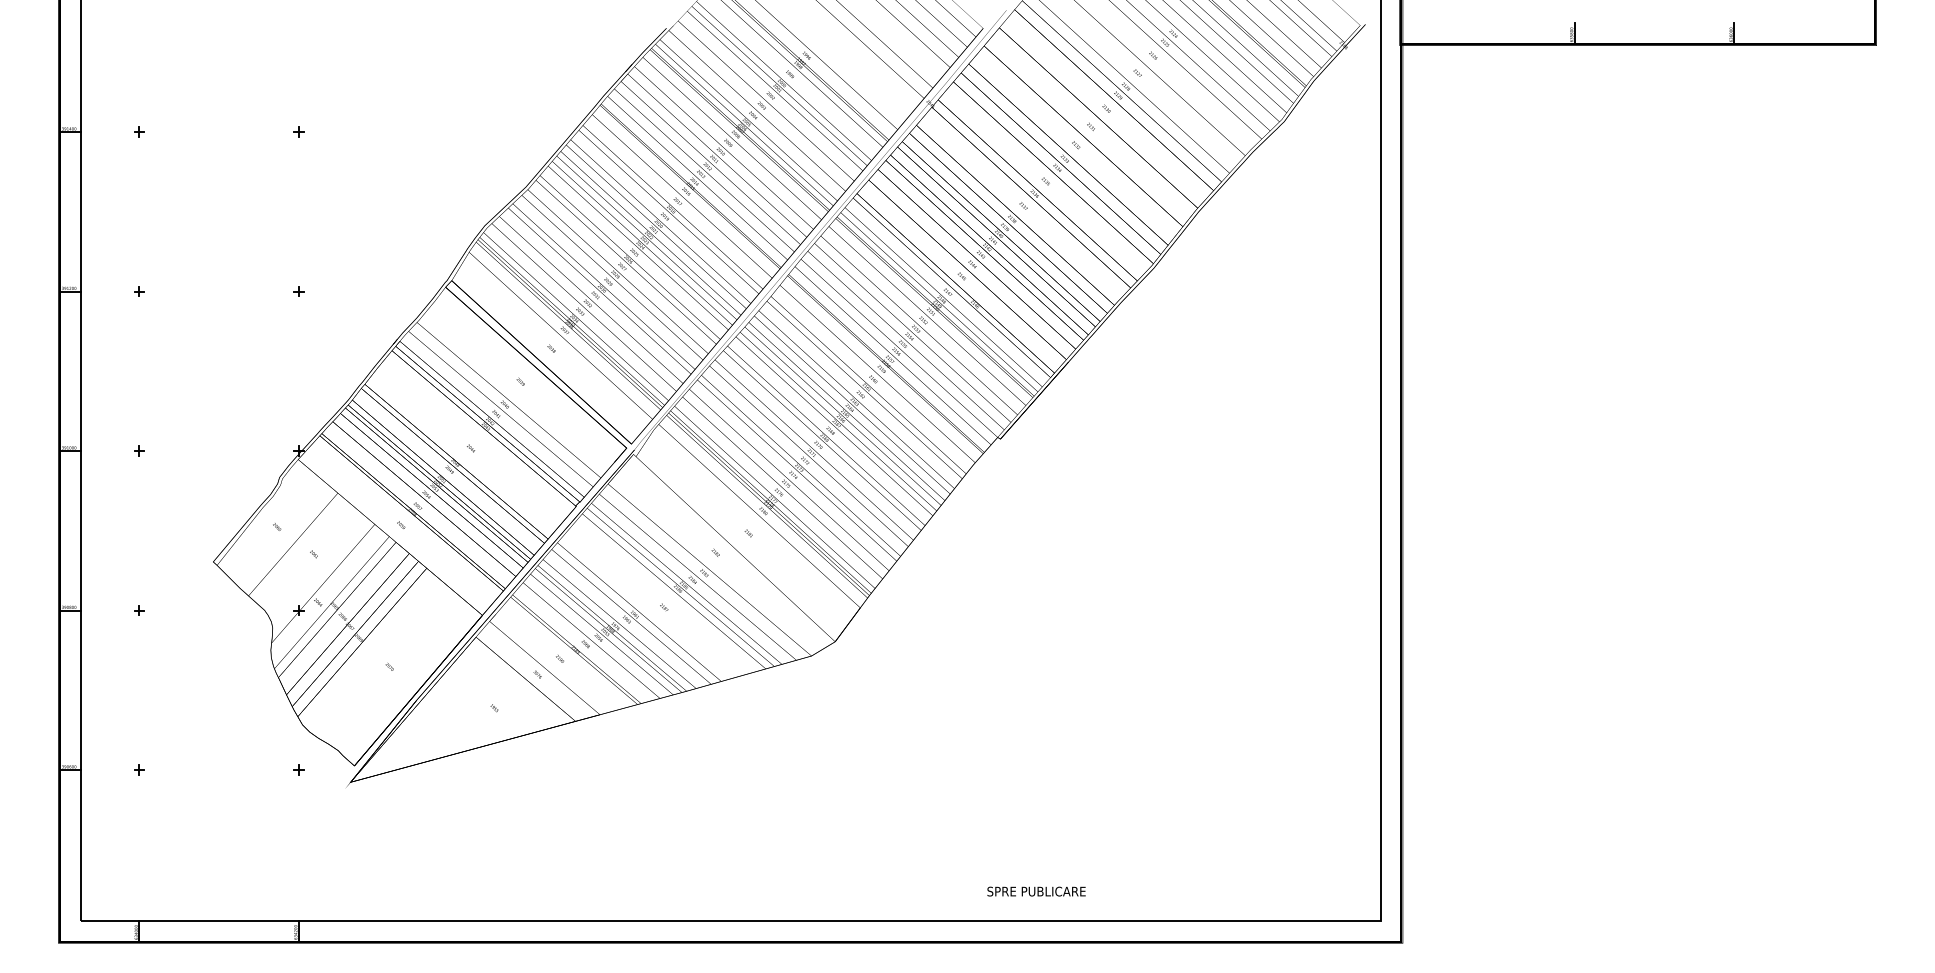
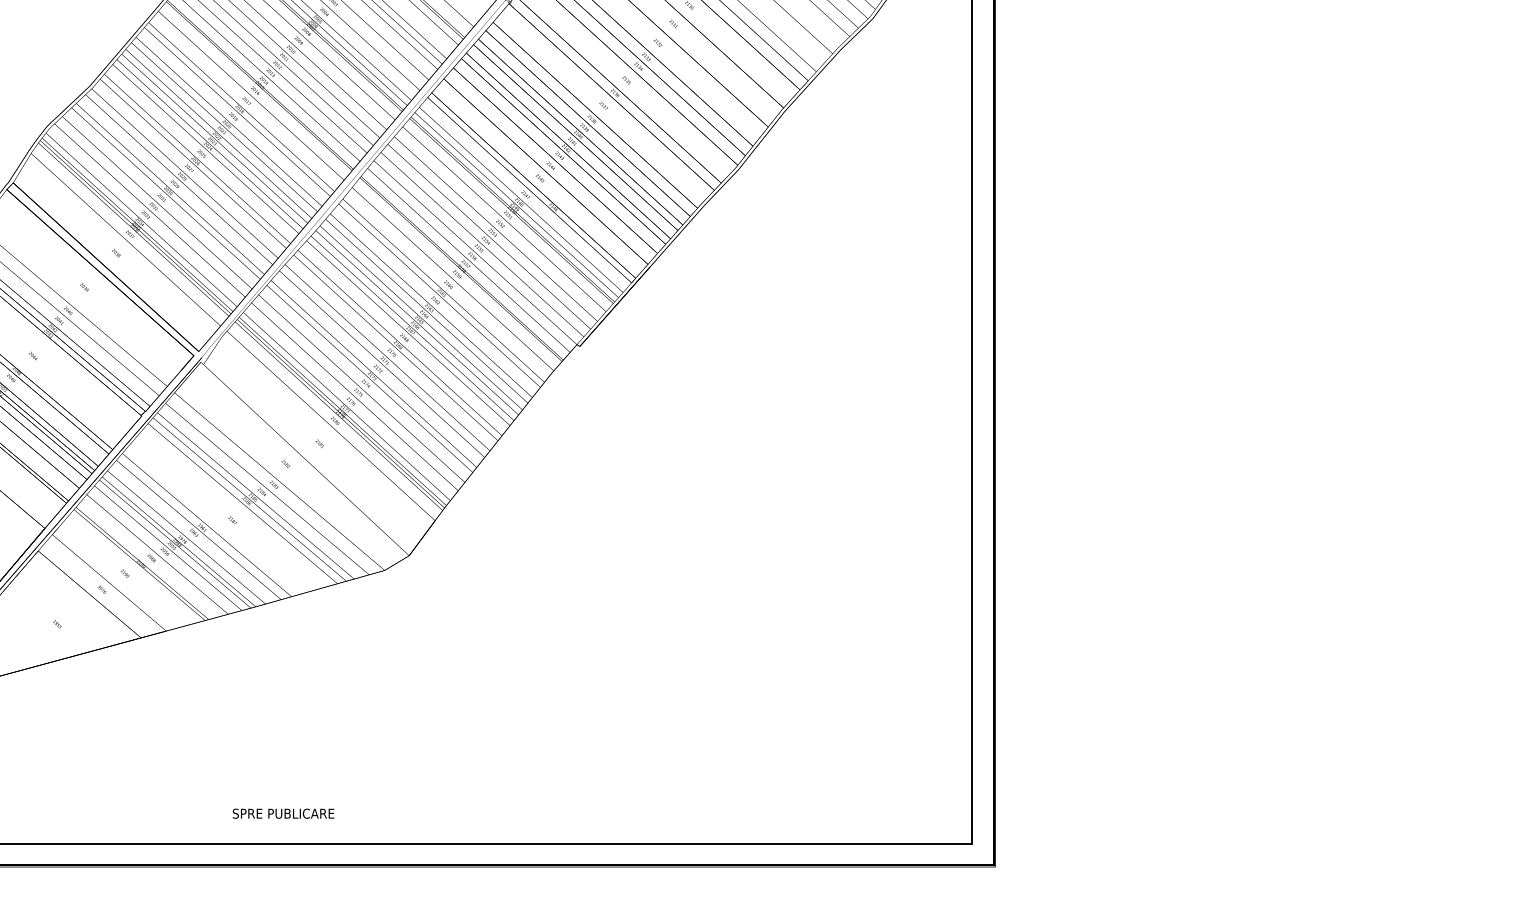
text: (1036, 891) -> (283, 813), moved

